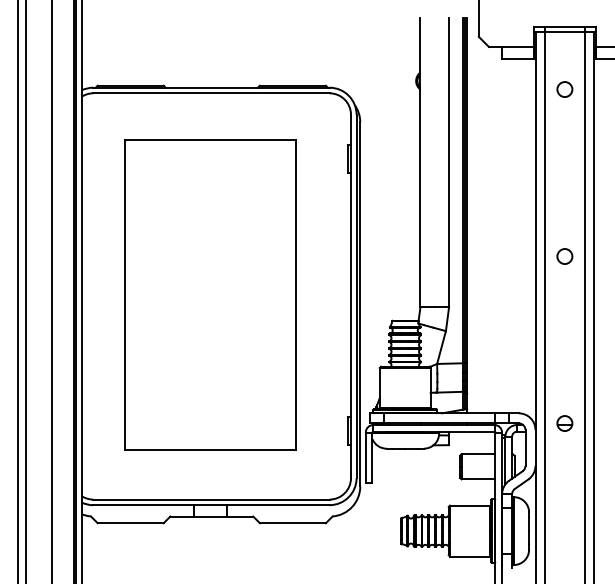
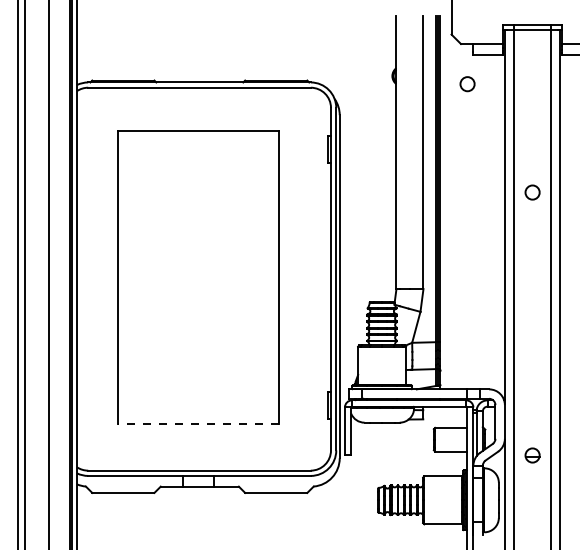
circle: (564, 89) -> (467, 84), moved
circle: (564, 256) -> (532, 192), moved
part: (564, 423) -> (532, 455), moved
line: (210, 450) -> (198, 424), solid -> dashed

